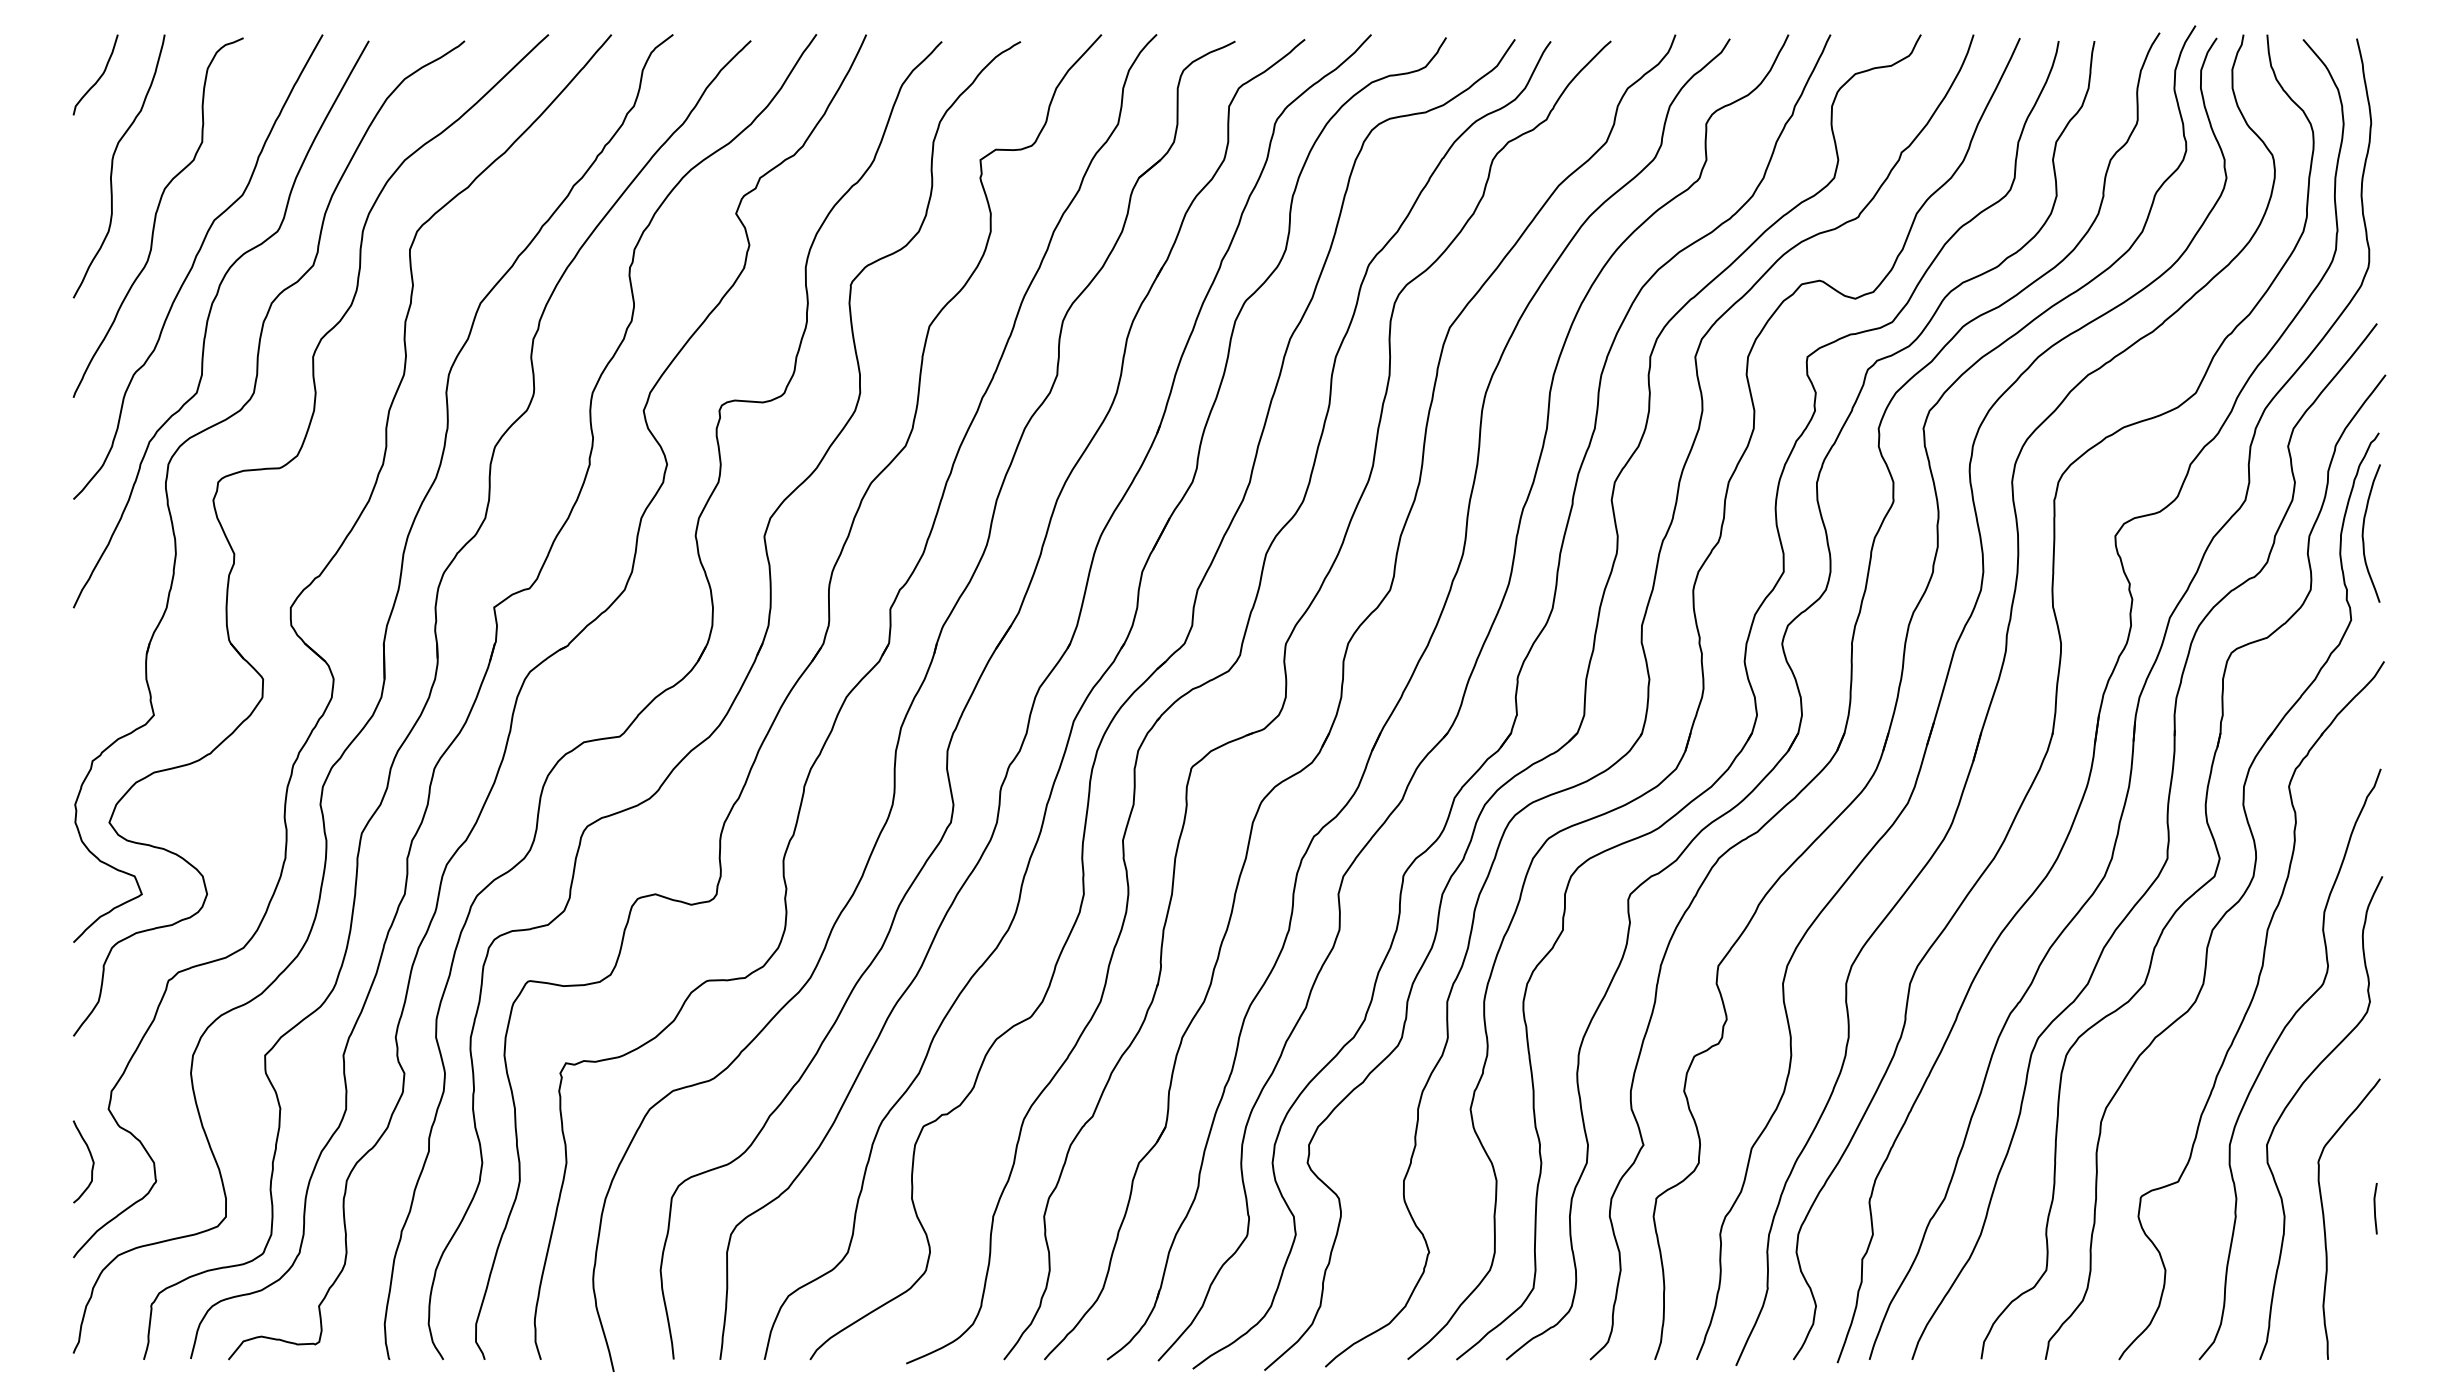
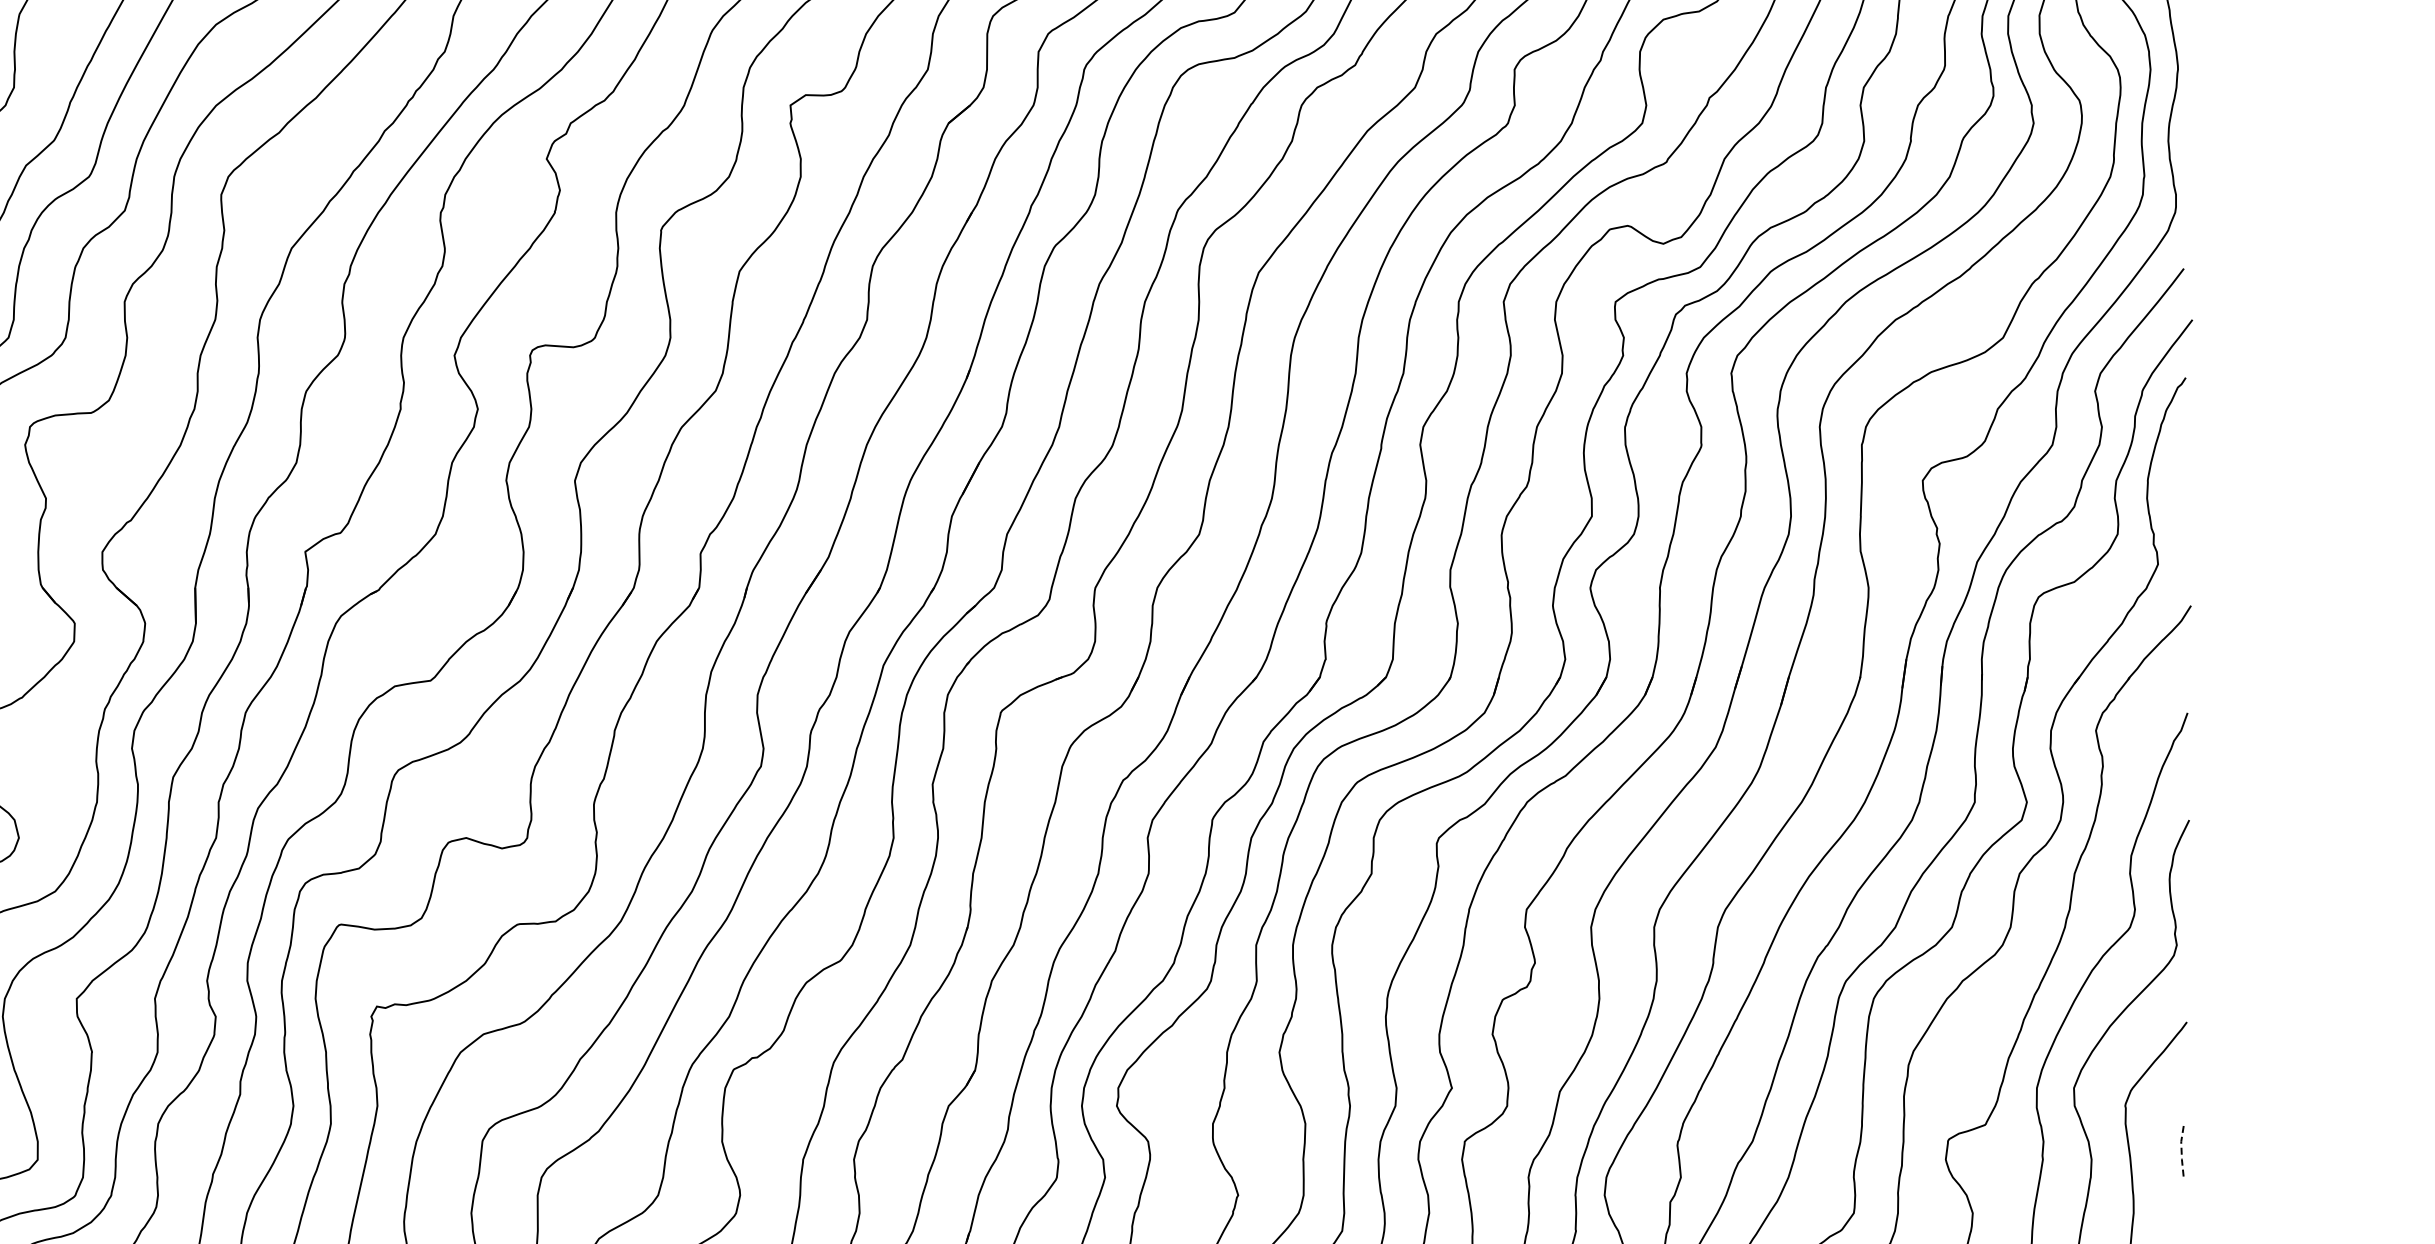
curve: (2363, 533) -> (2170, 478), removed
line: (2374, 1208) -> (2181, 1151), solid -> dashed

